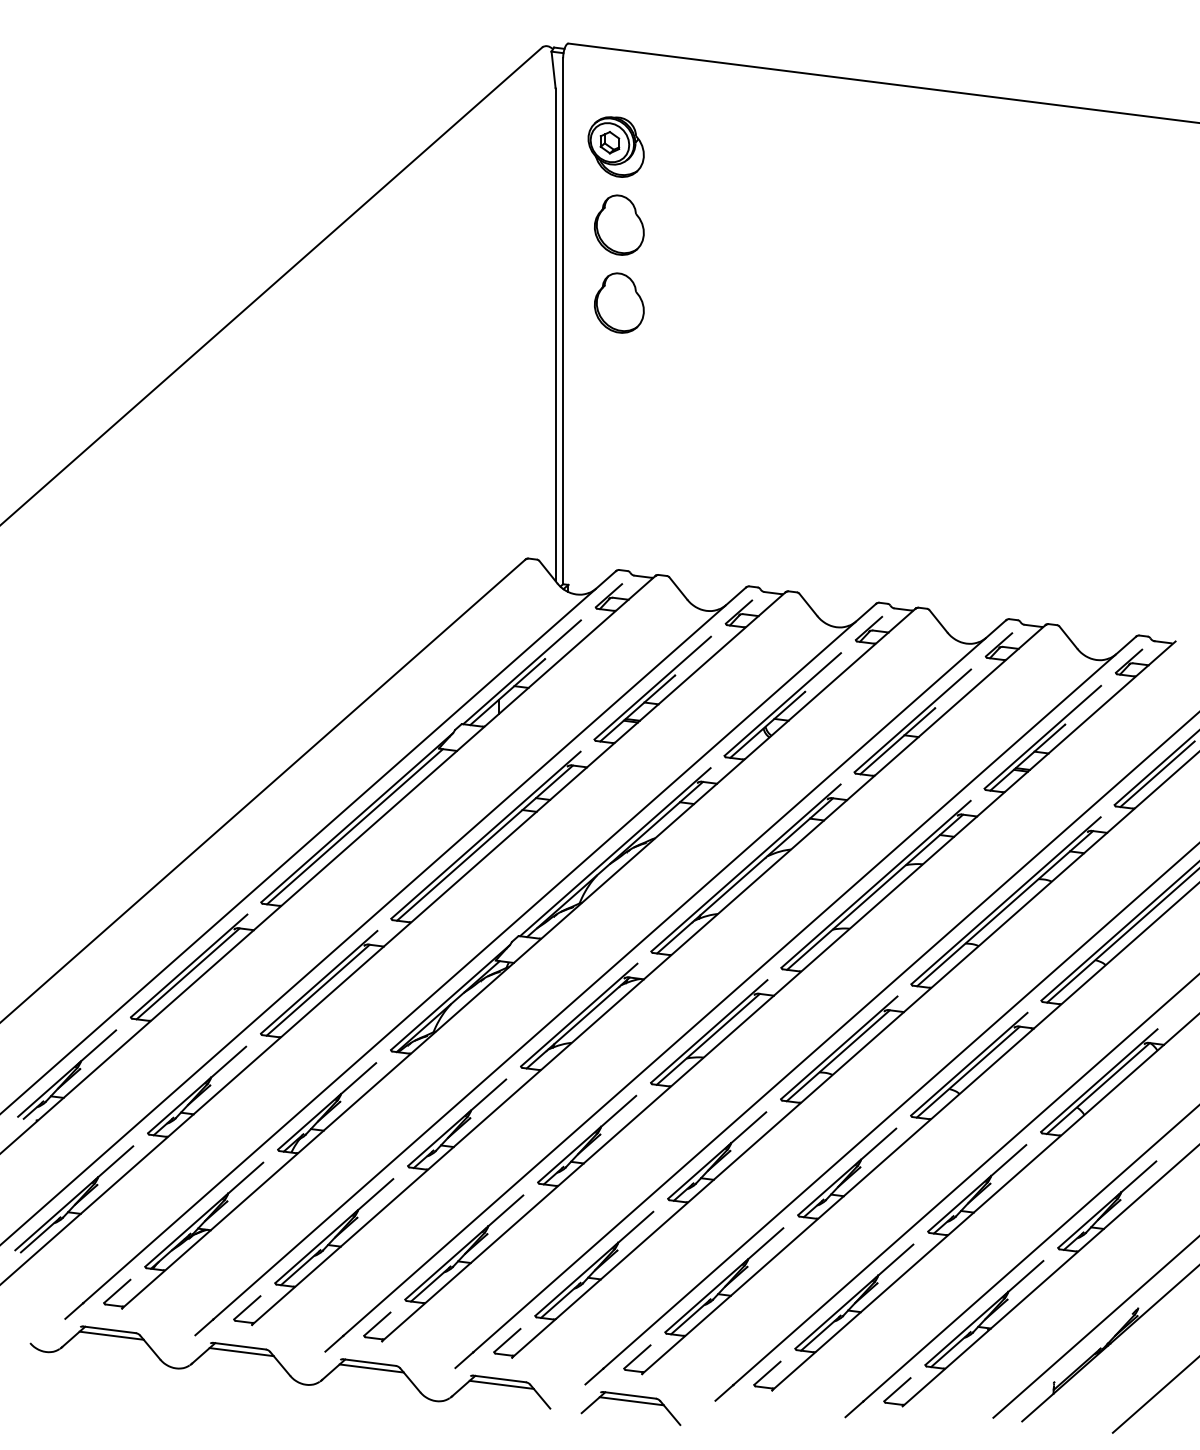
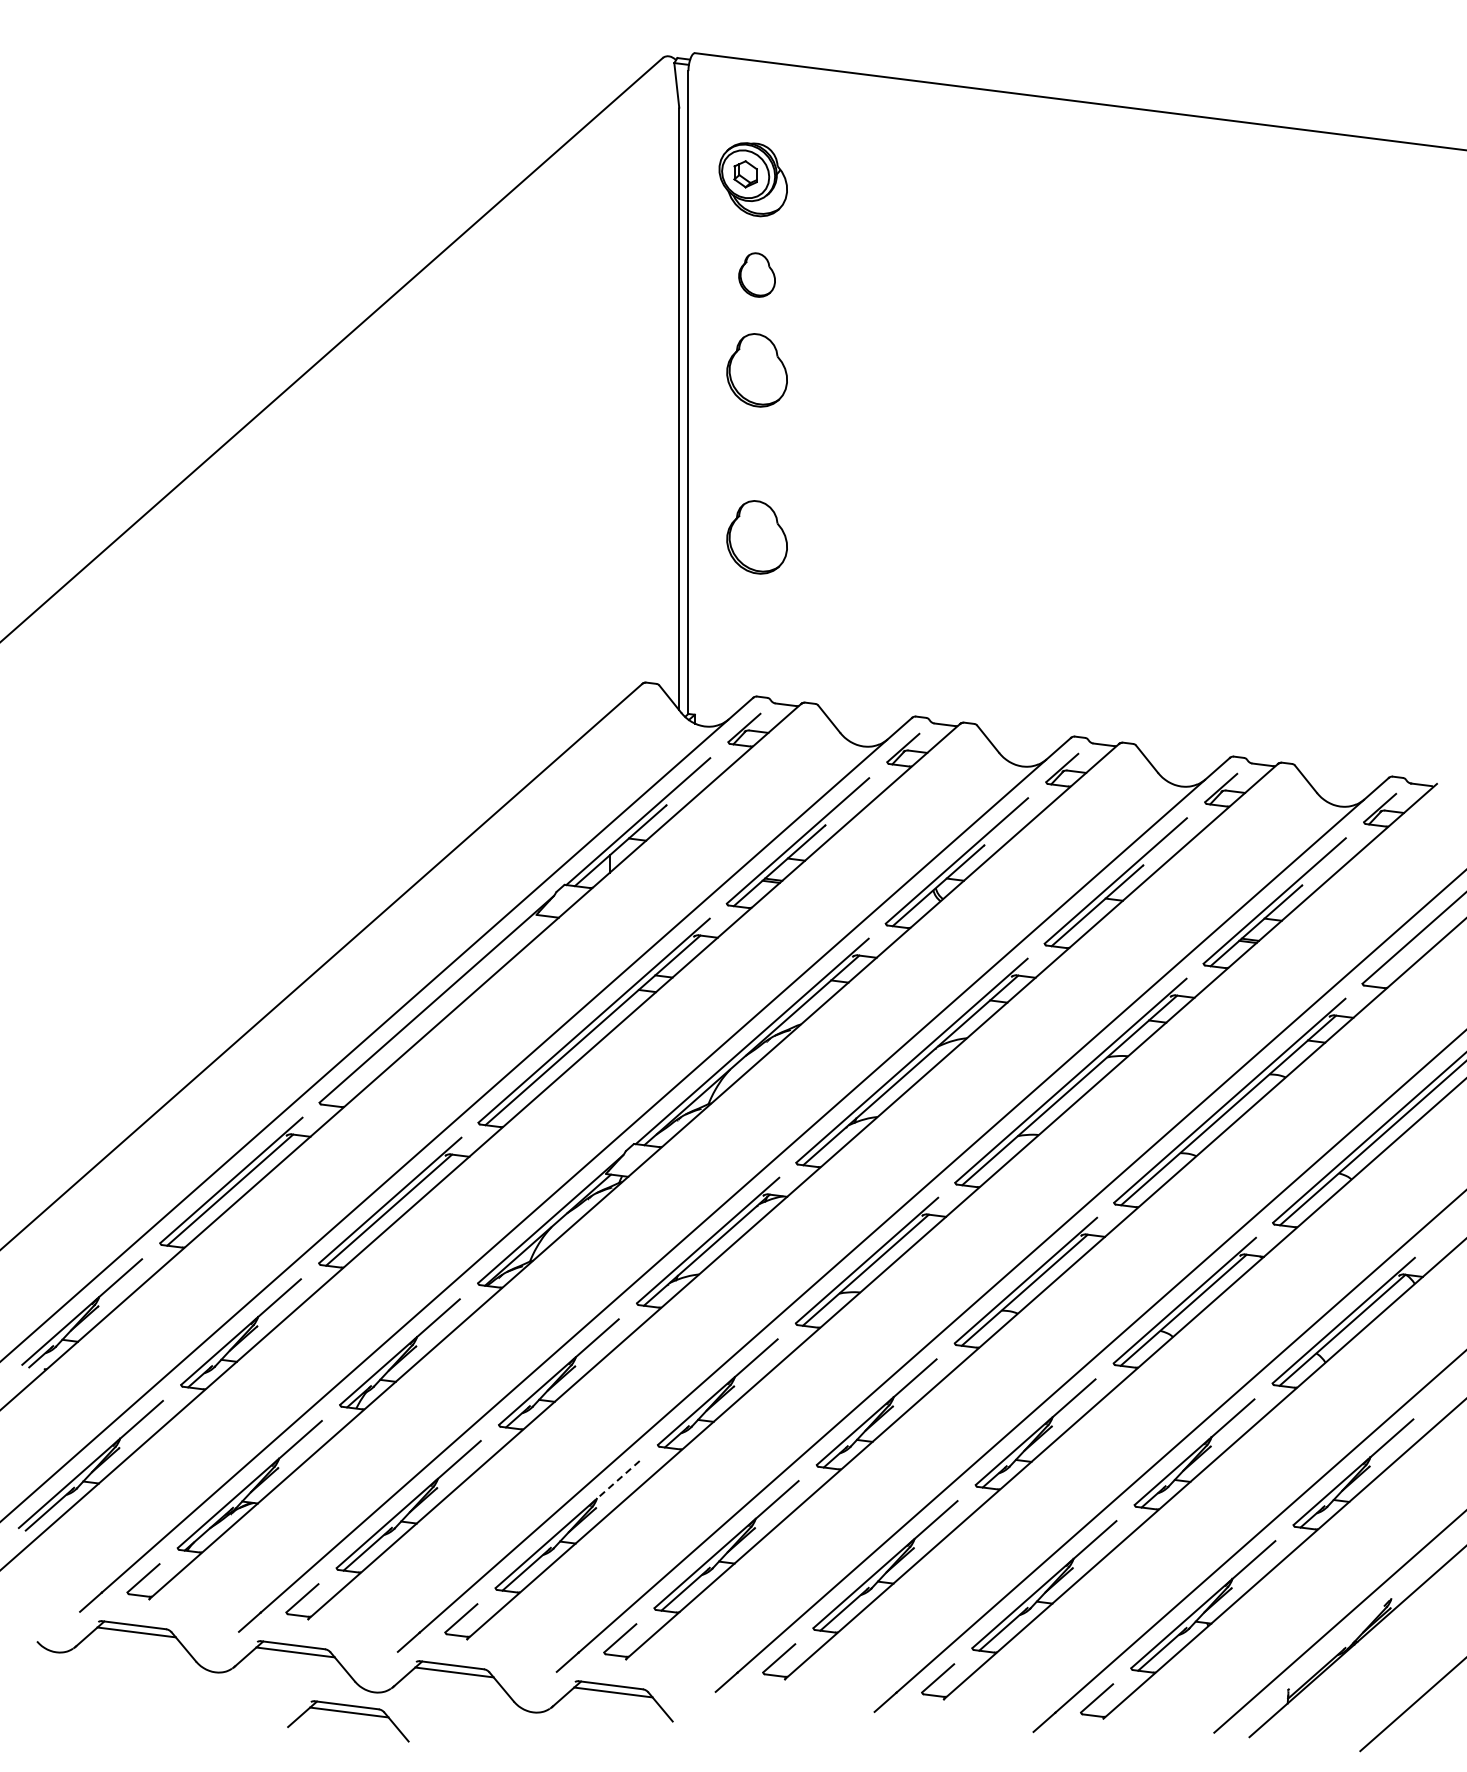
part: (618, 224) -> (756, 274), size x0.6
part: (618, 439) -> (756, 537), added
line: (1157, 774) -> (1414, 946), removed
line: (354, 826) -> (433, 1010), removed
line: (505, 1210) -> (618, 1479), solid -> dashed
part: (631, 1402) -> (348, 1713), moved

